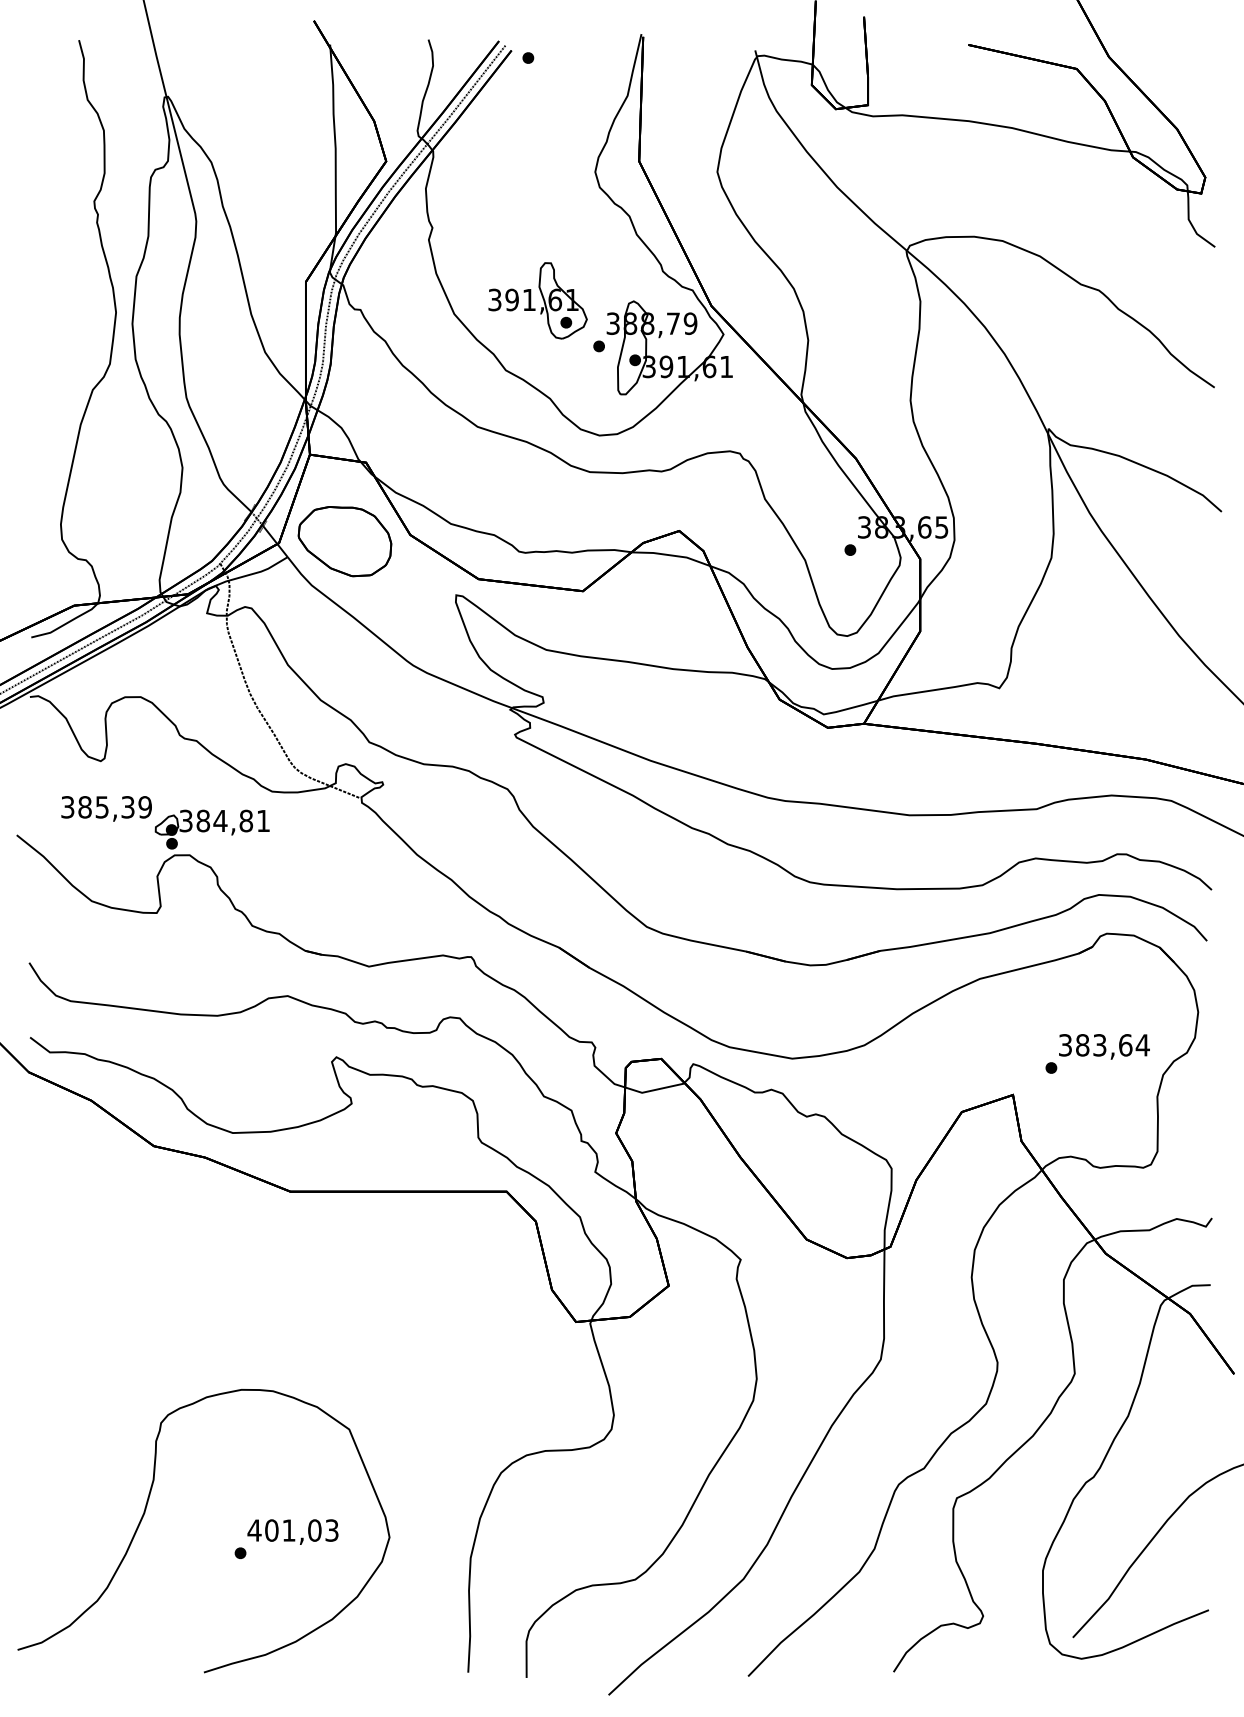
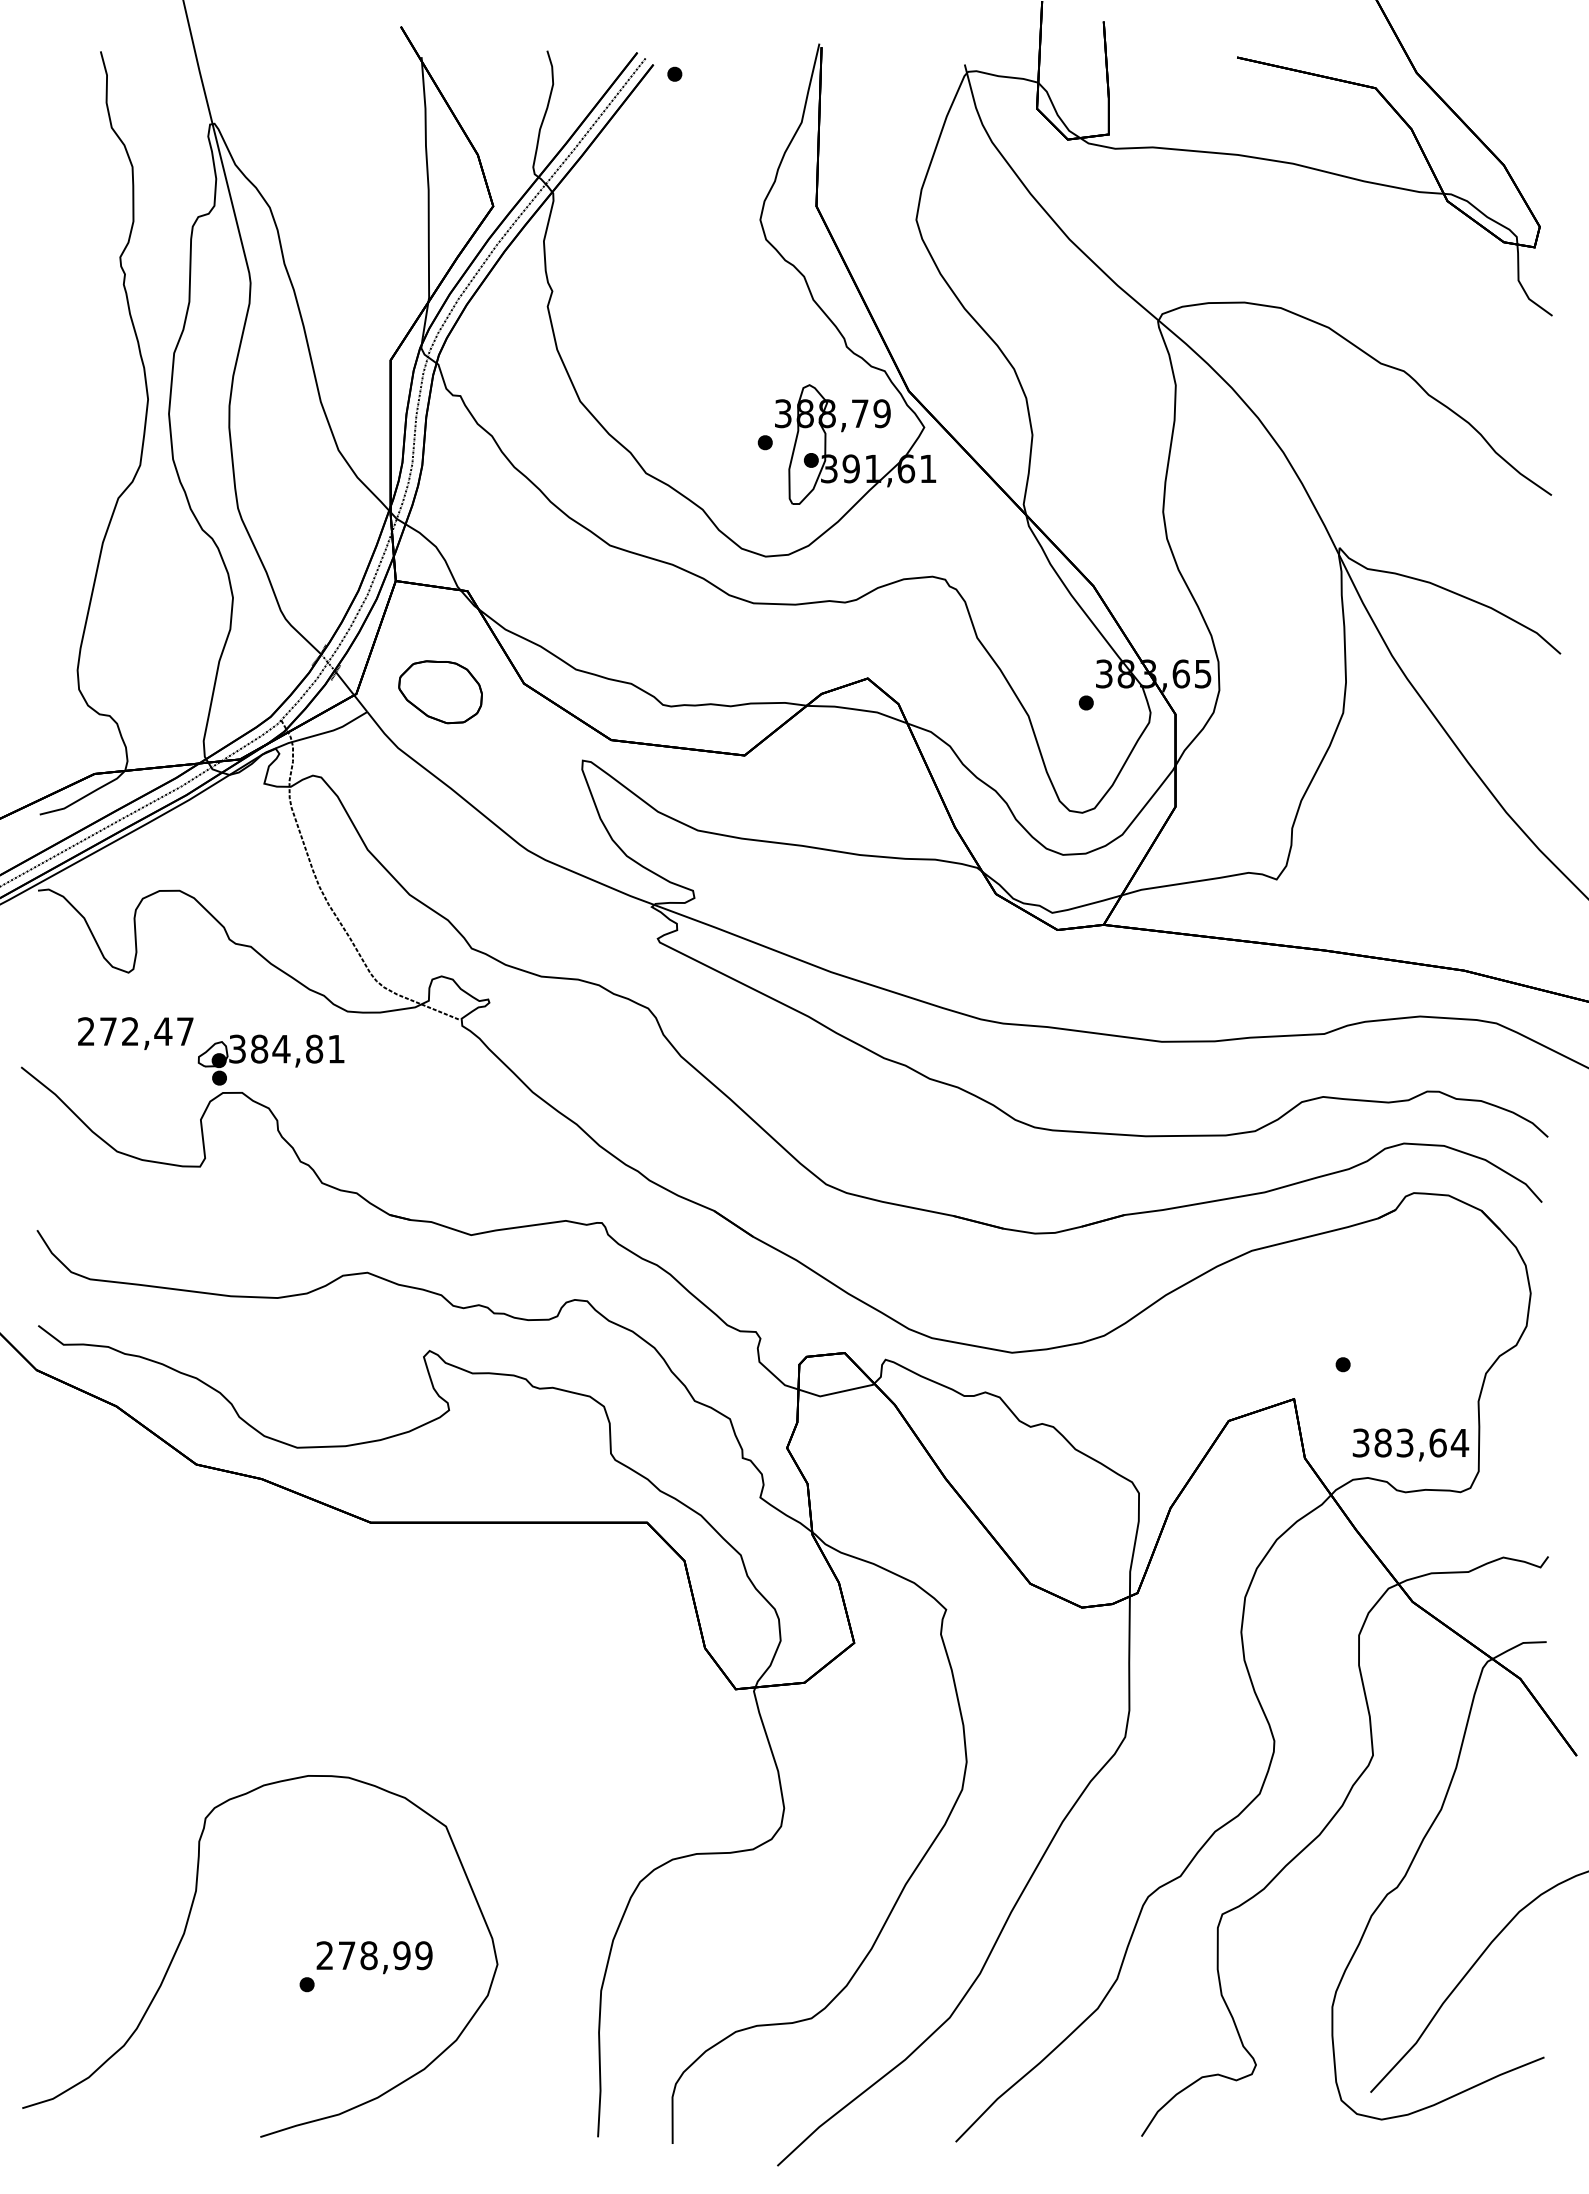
part: (537, 300) -> (686, 384), removed
part: (344, 541) -> (439, 691), size x0.7
text: (106, 807) -> (135, 1031), 385,39 -> 272,47
text: (1104, 1046) -> (1410, 1444), moved
text: (292, 1530) -> (373, 1955), 401,03 -> 278,99

